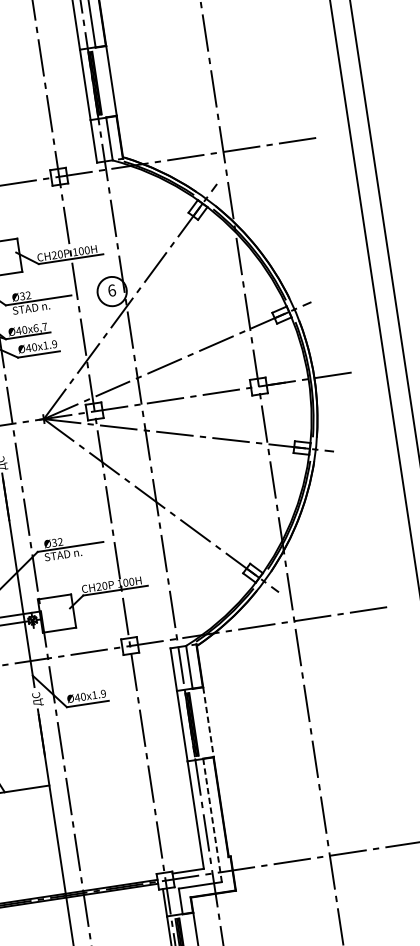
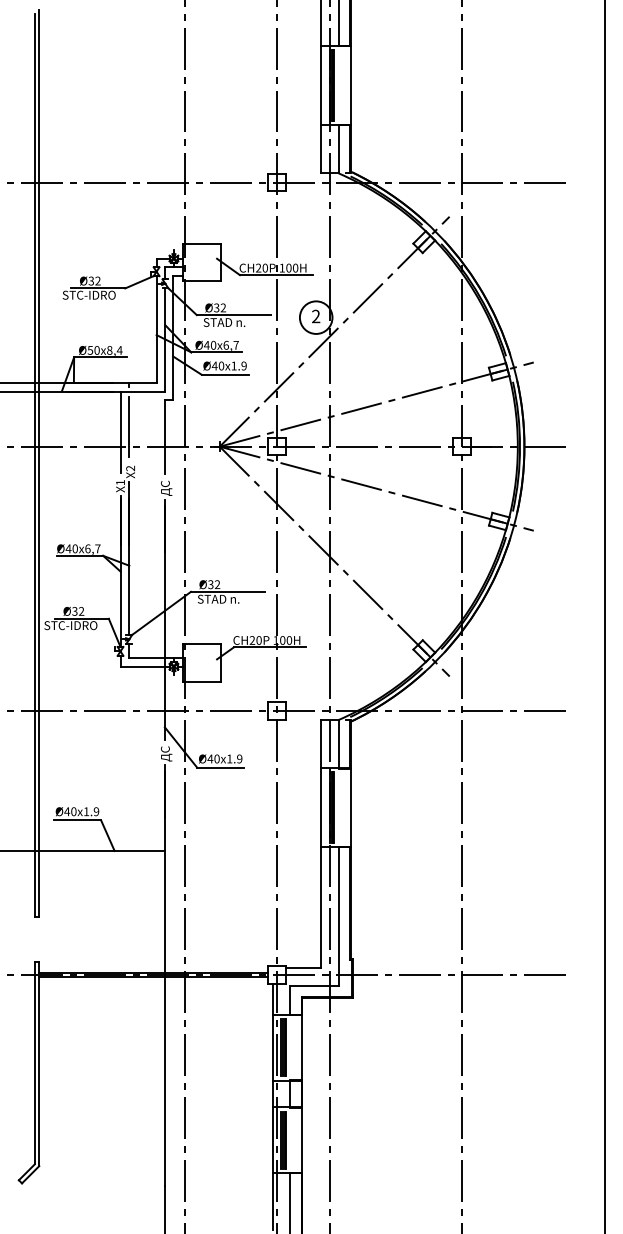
text: (112, 290) -> (316, 316), 6 -> 2
line: (208, 722) -> (350, 808), dashed -> solid
line: (212, 820) -> (338, 916), dashed -> solid

